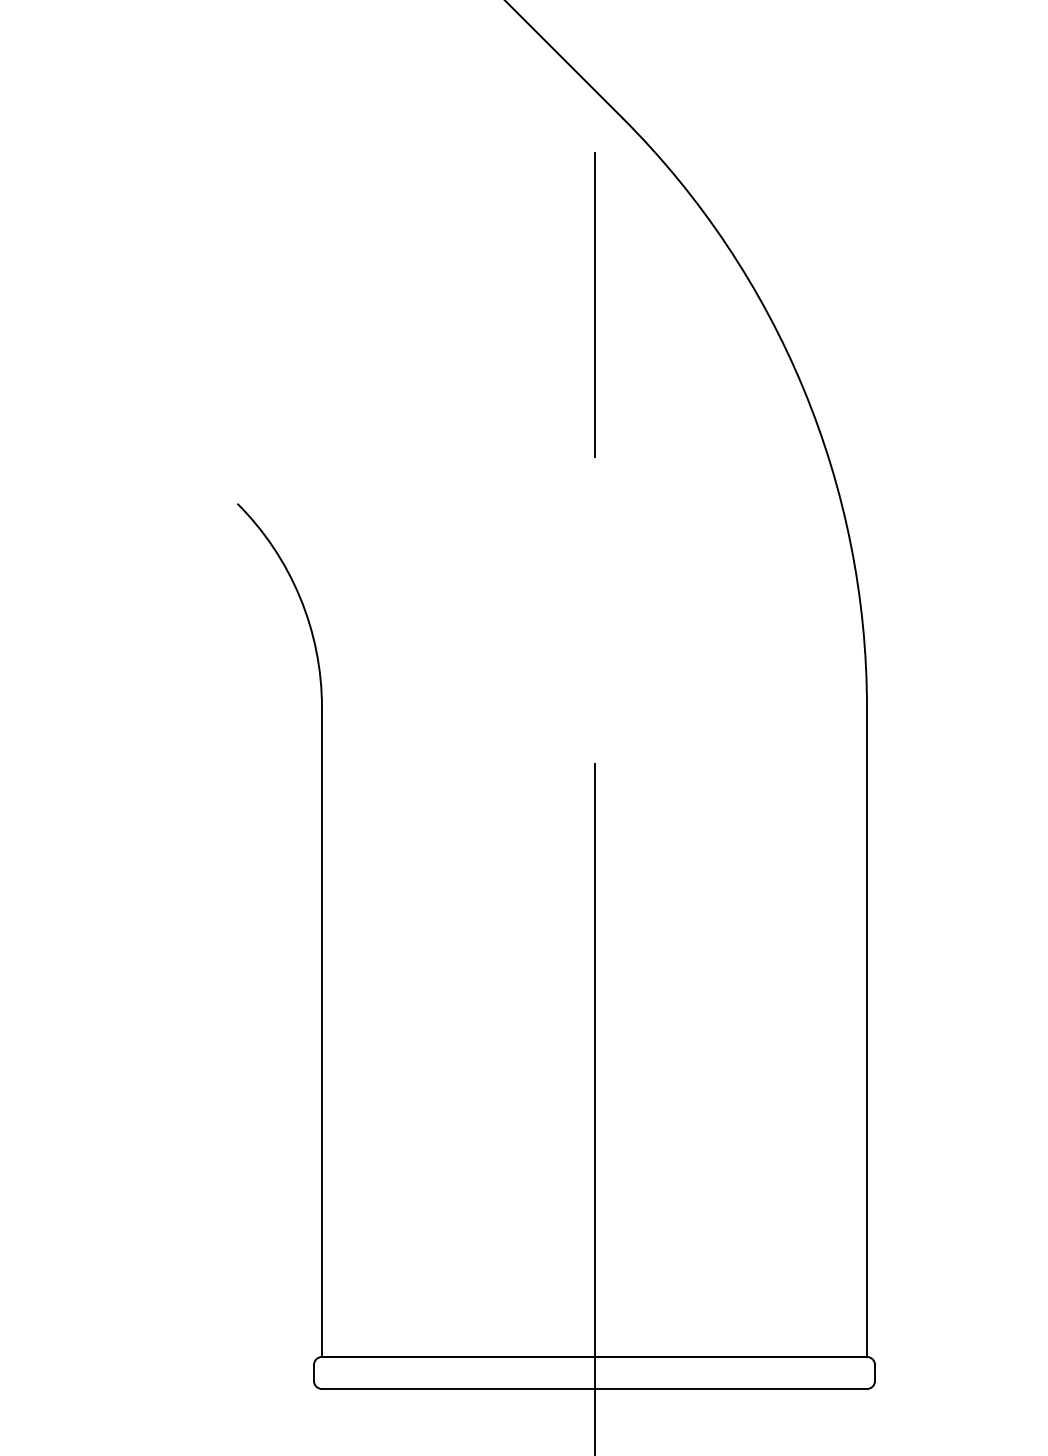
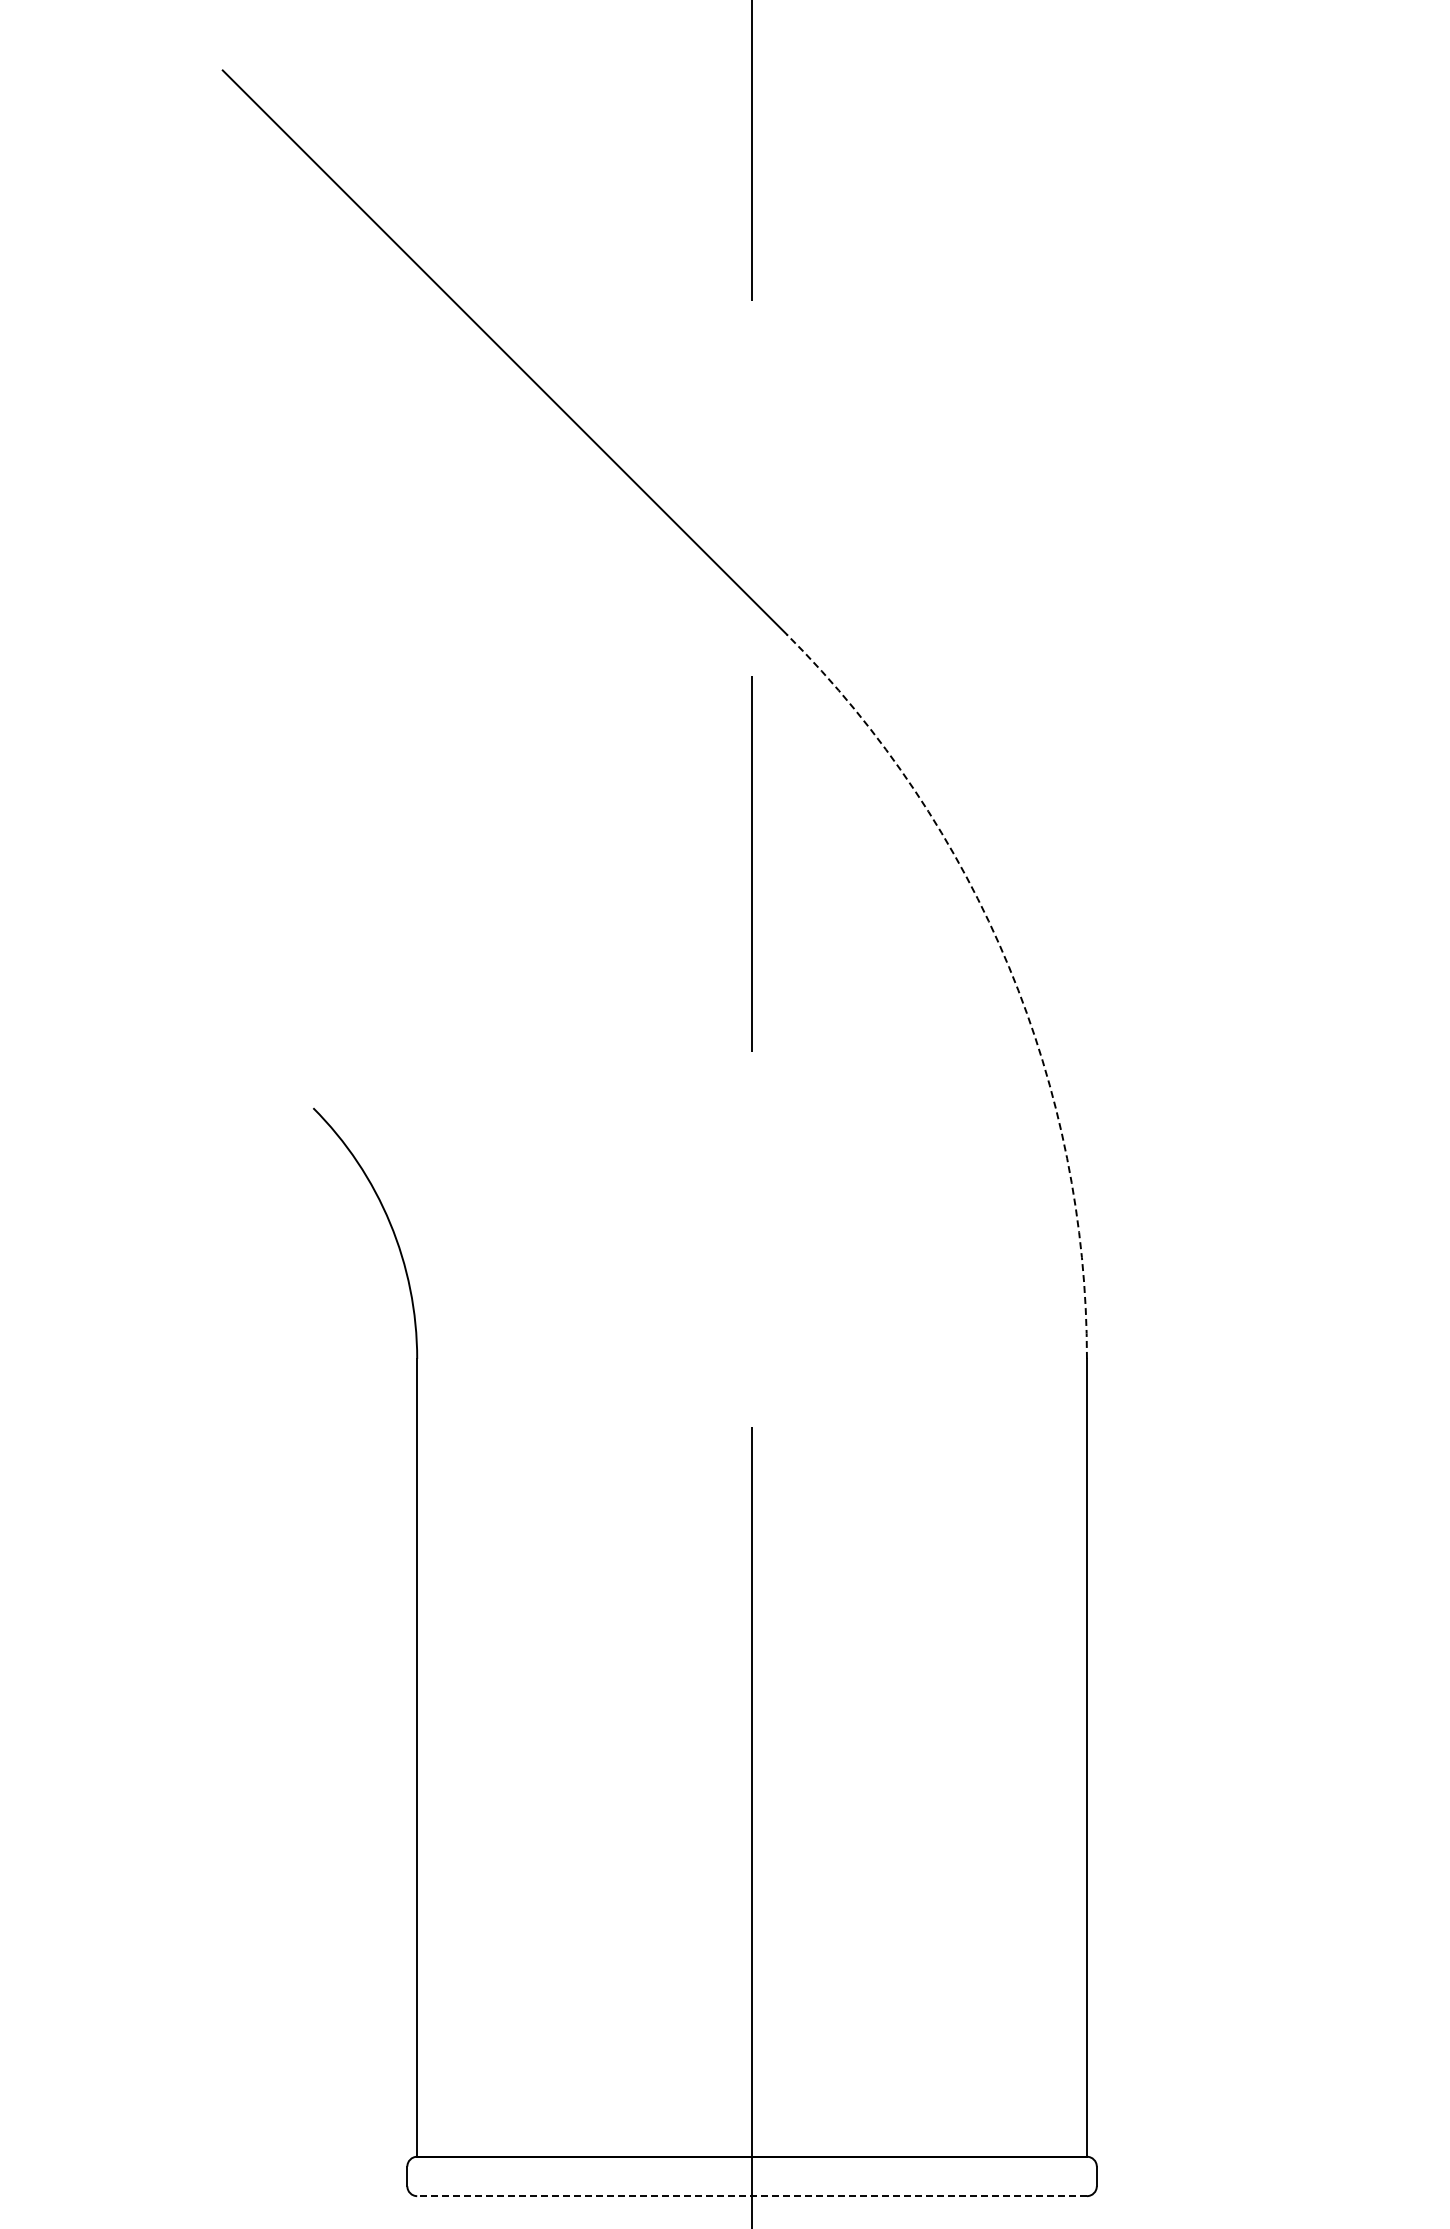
arc: (803, 388) -> (1009, 966), solid -> dashed
line: (594, 1389) -> (752, 2196), solid -> dashed

